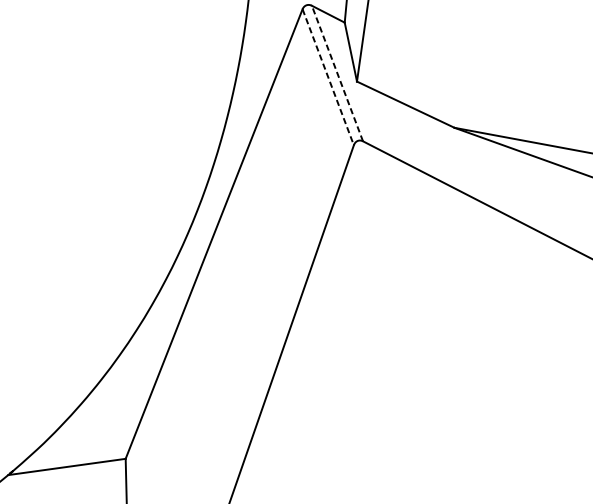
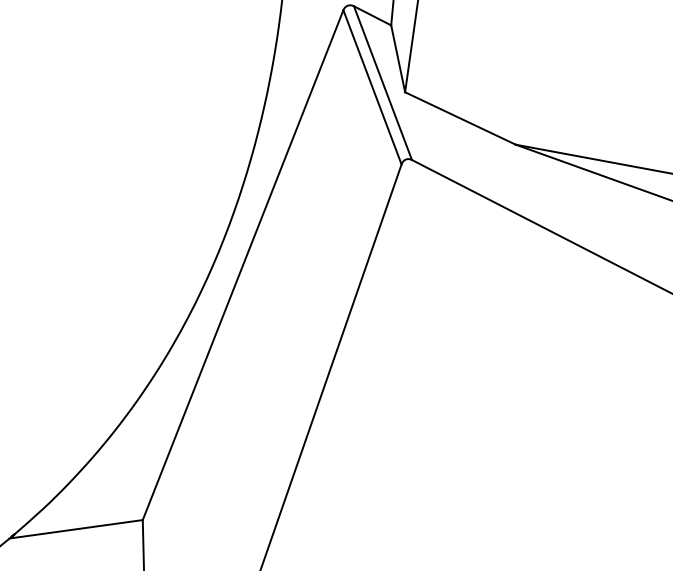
line: (337, 72) -> (382, 82), dashed -> solid
line: (328, 77) -> (372, 87), dashed -> solid

